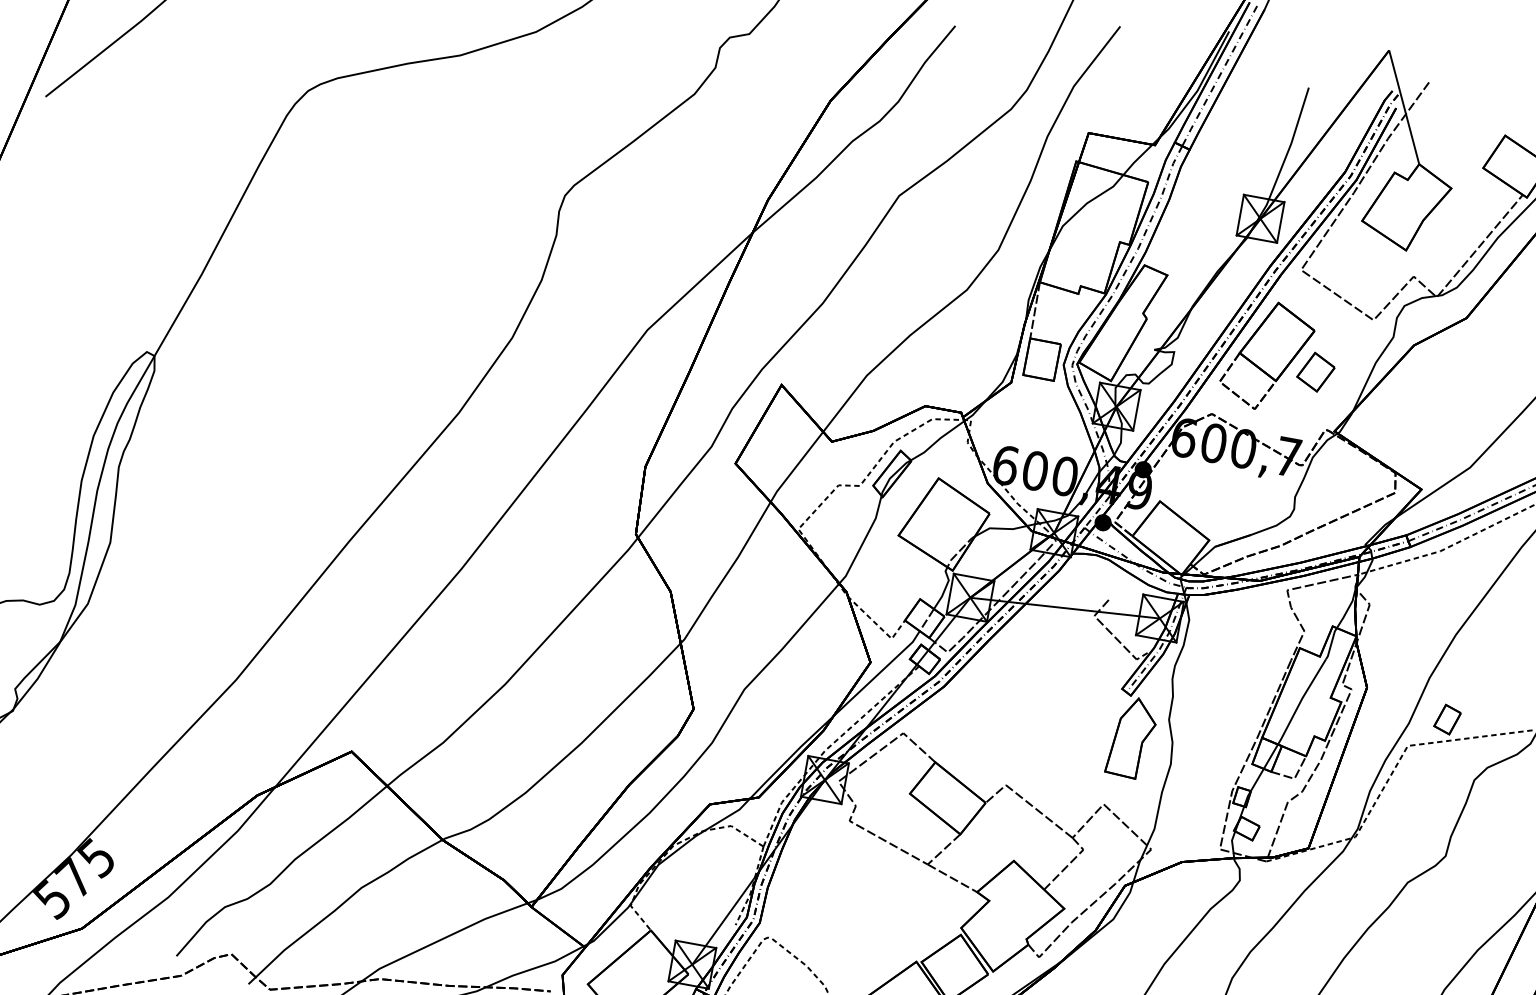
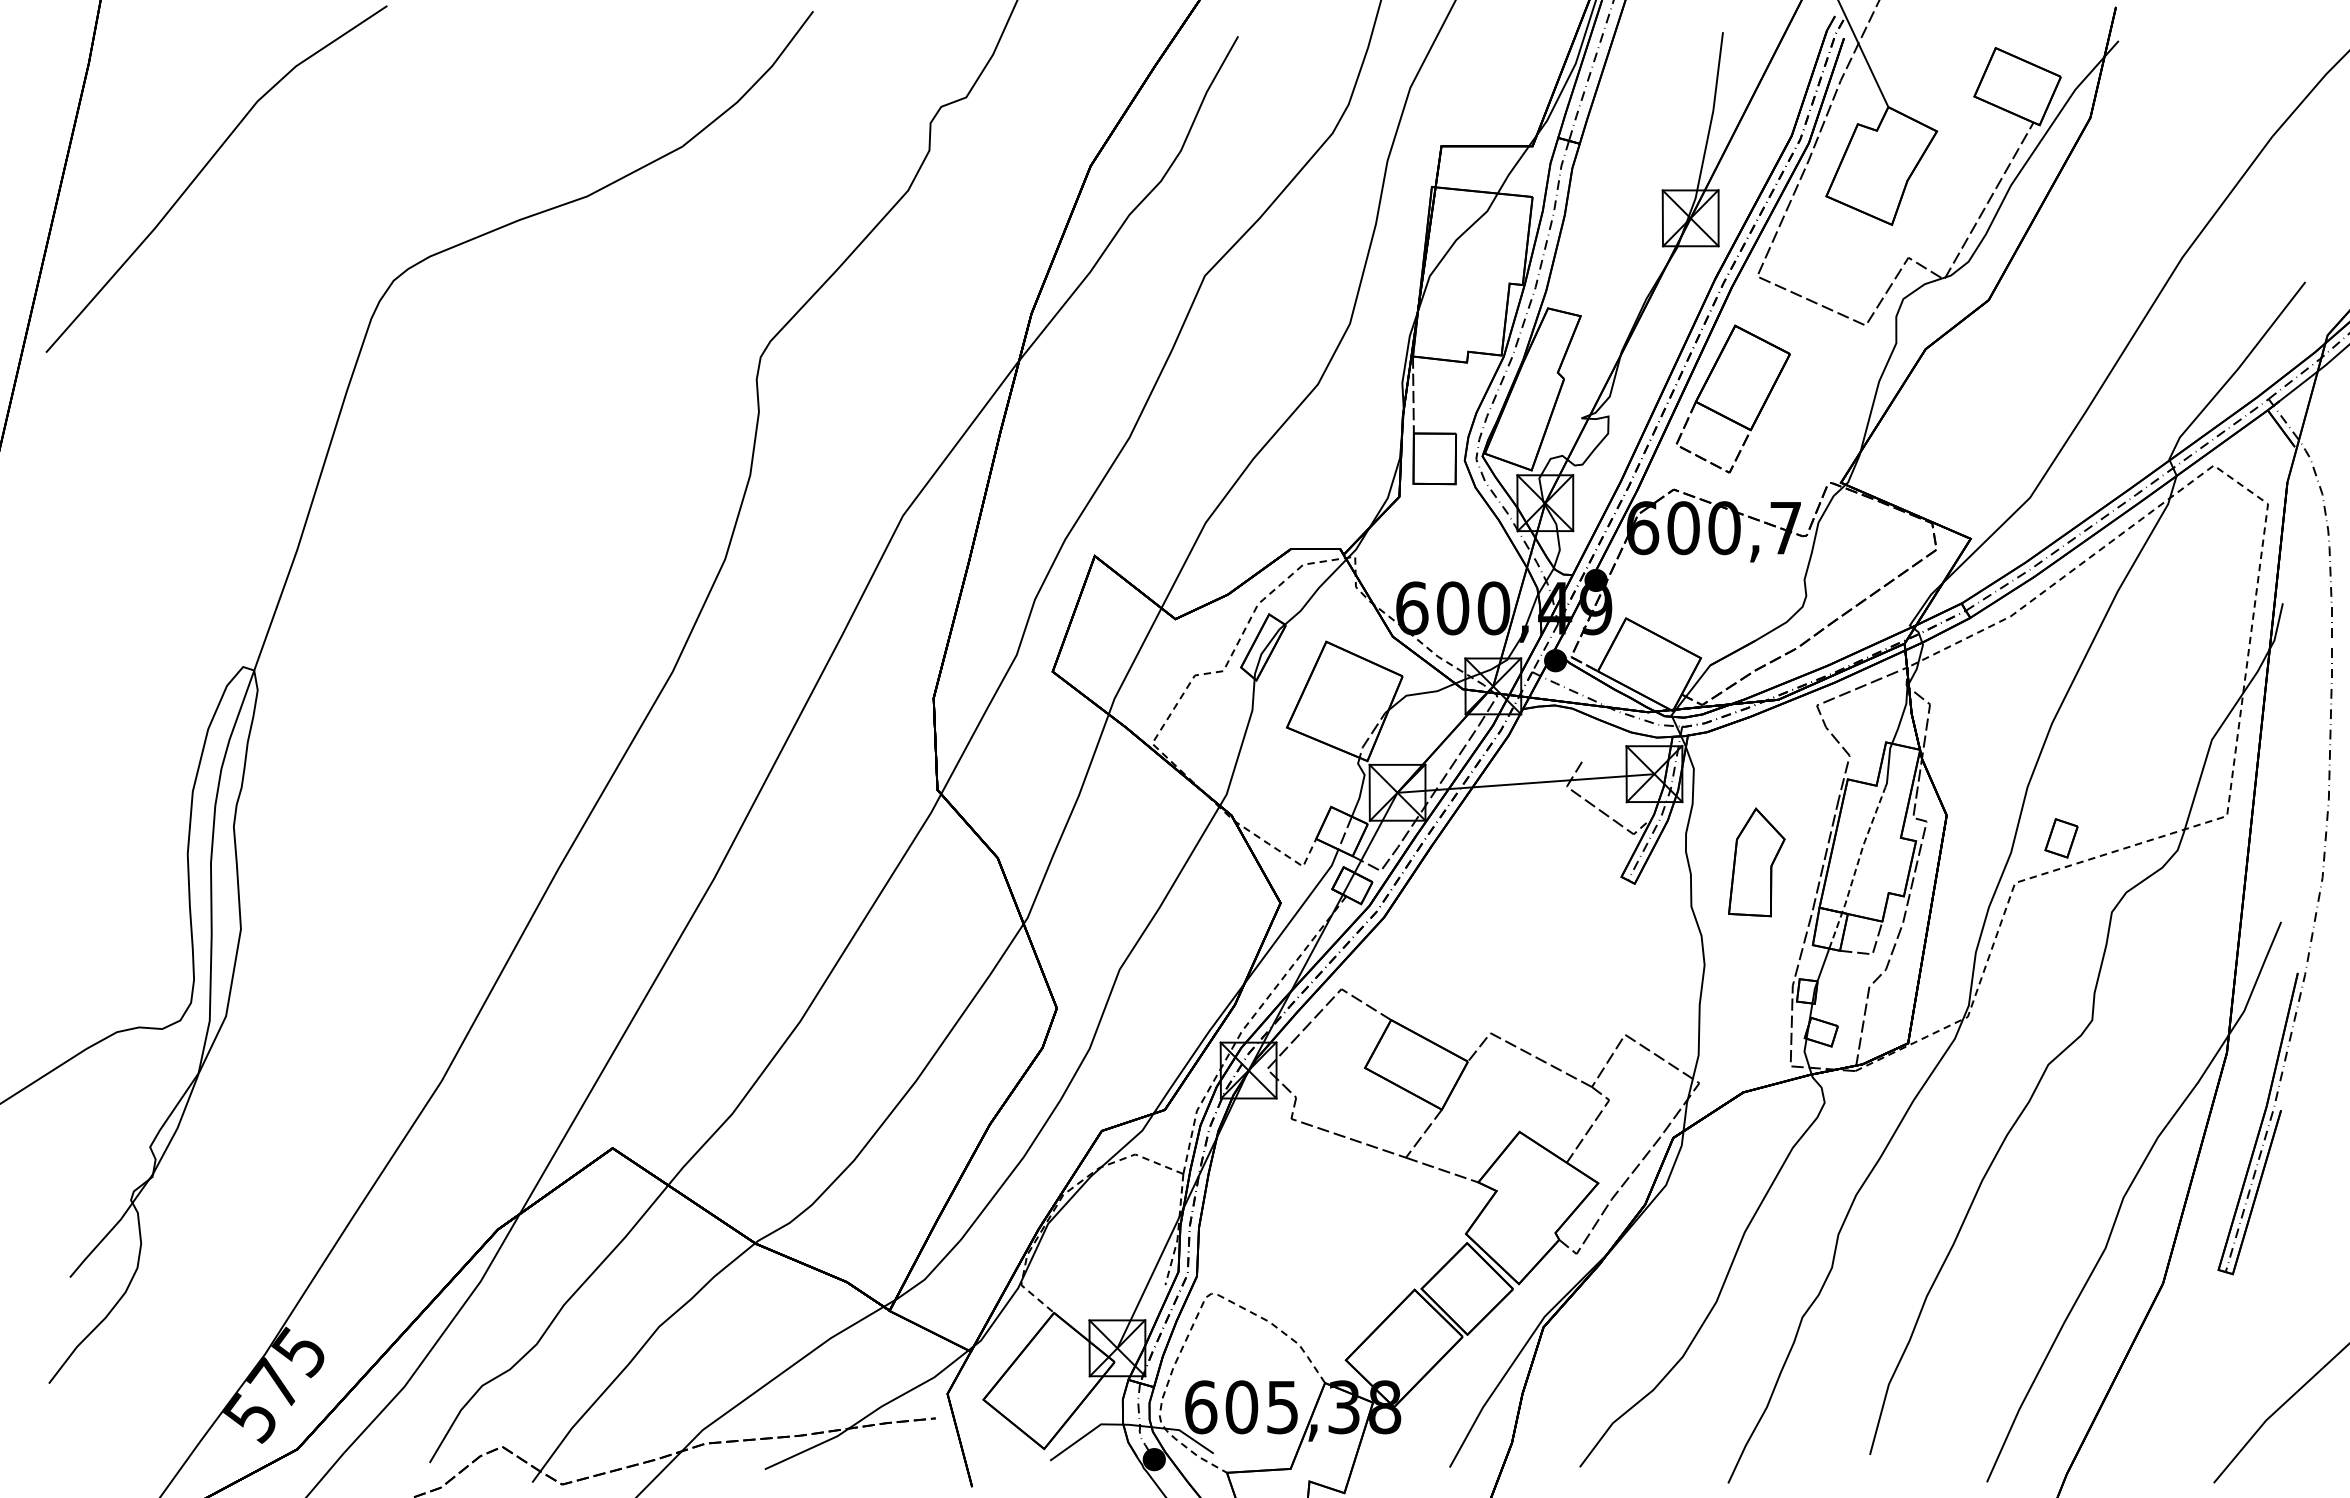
part: (1315, 372) -> (1801, 408), removed
line: (1294, 714) -> (1856, 868), solid -> dashed
part: (1131, 737) -> (1756, 862), moved

